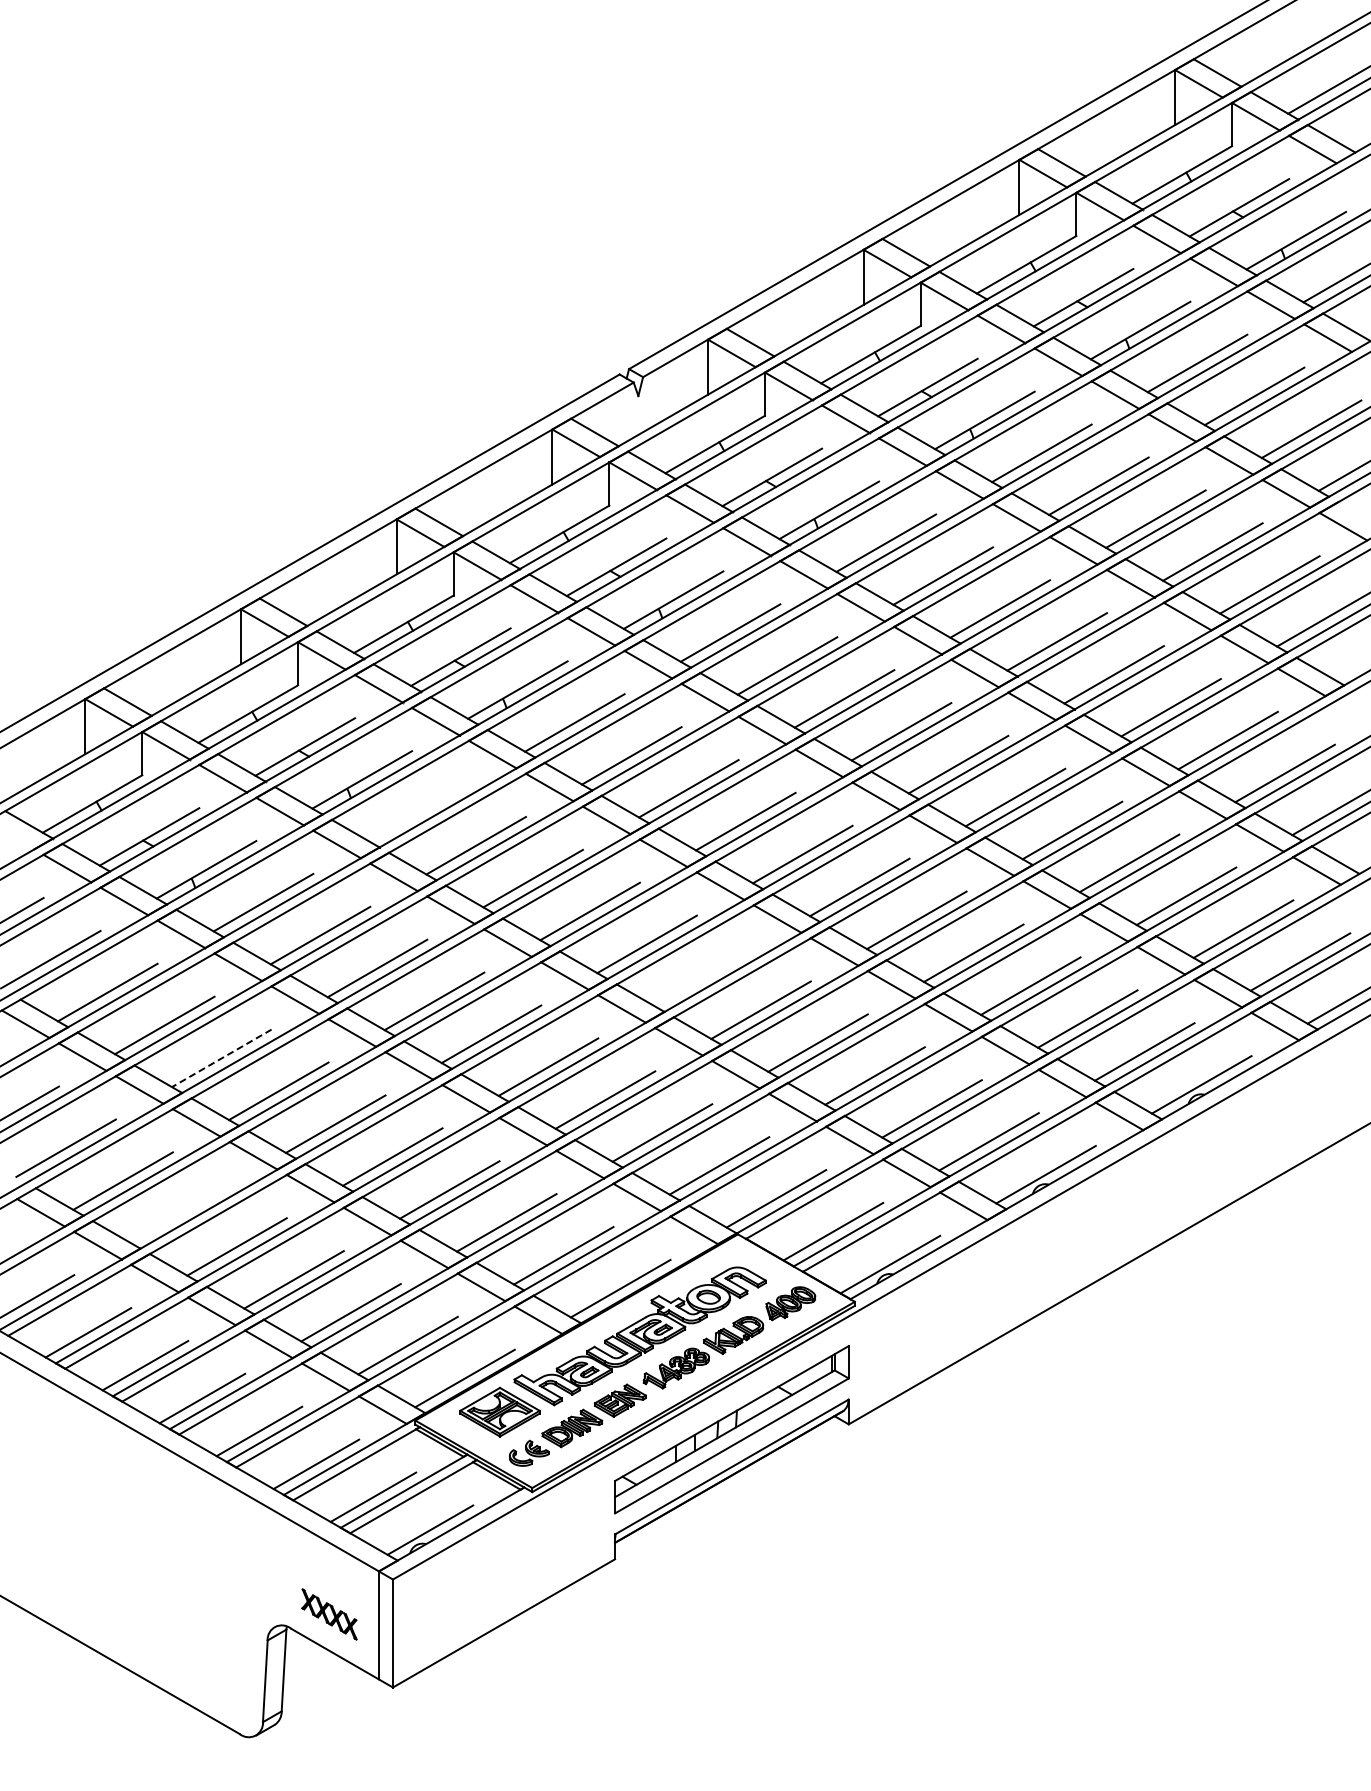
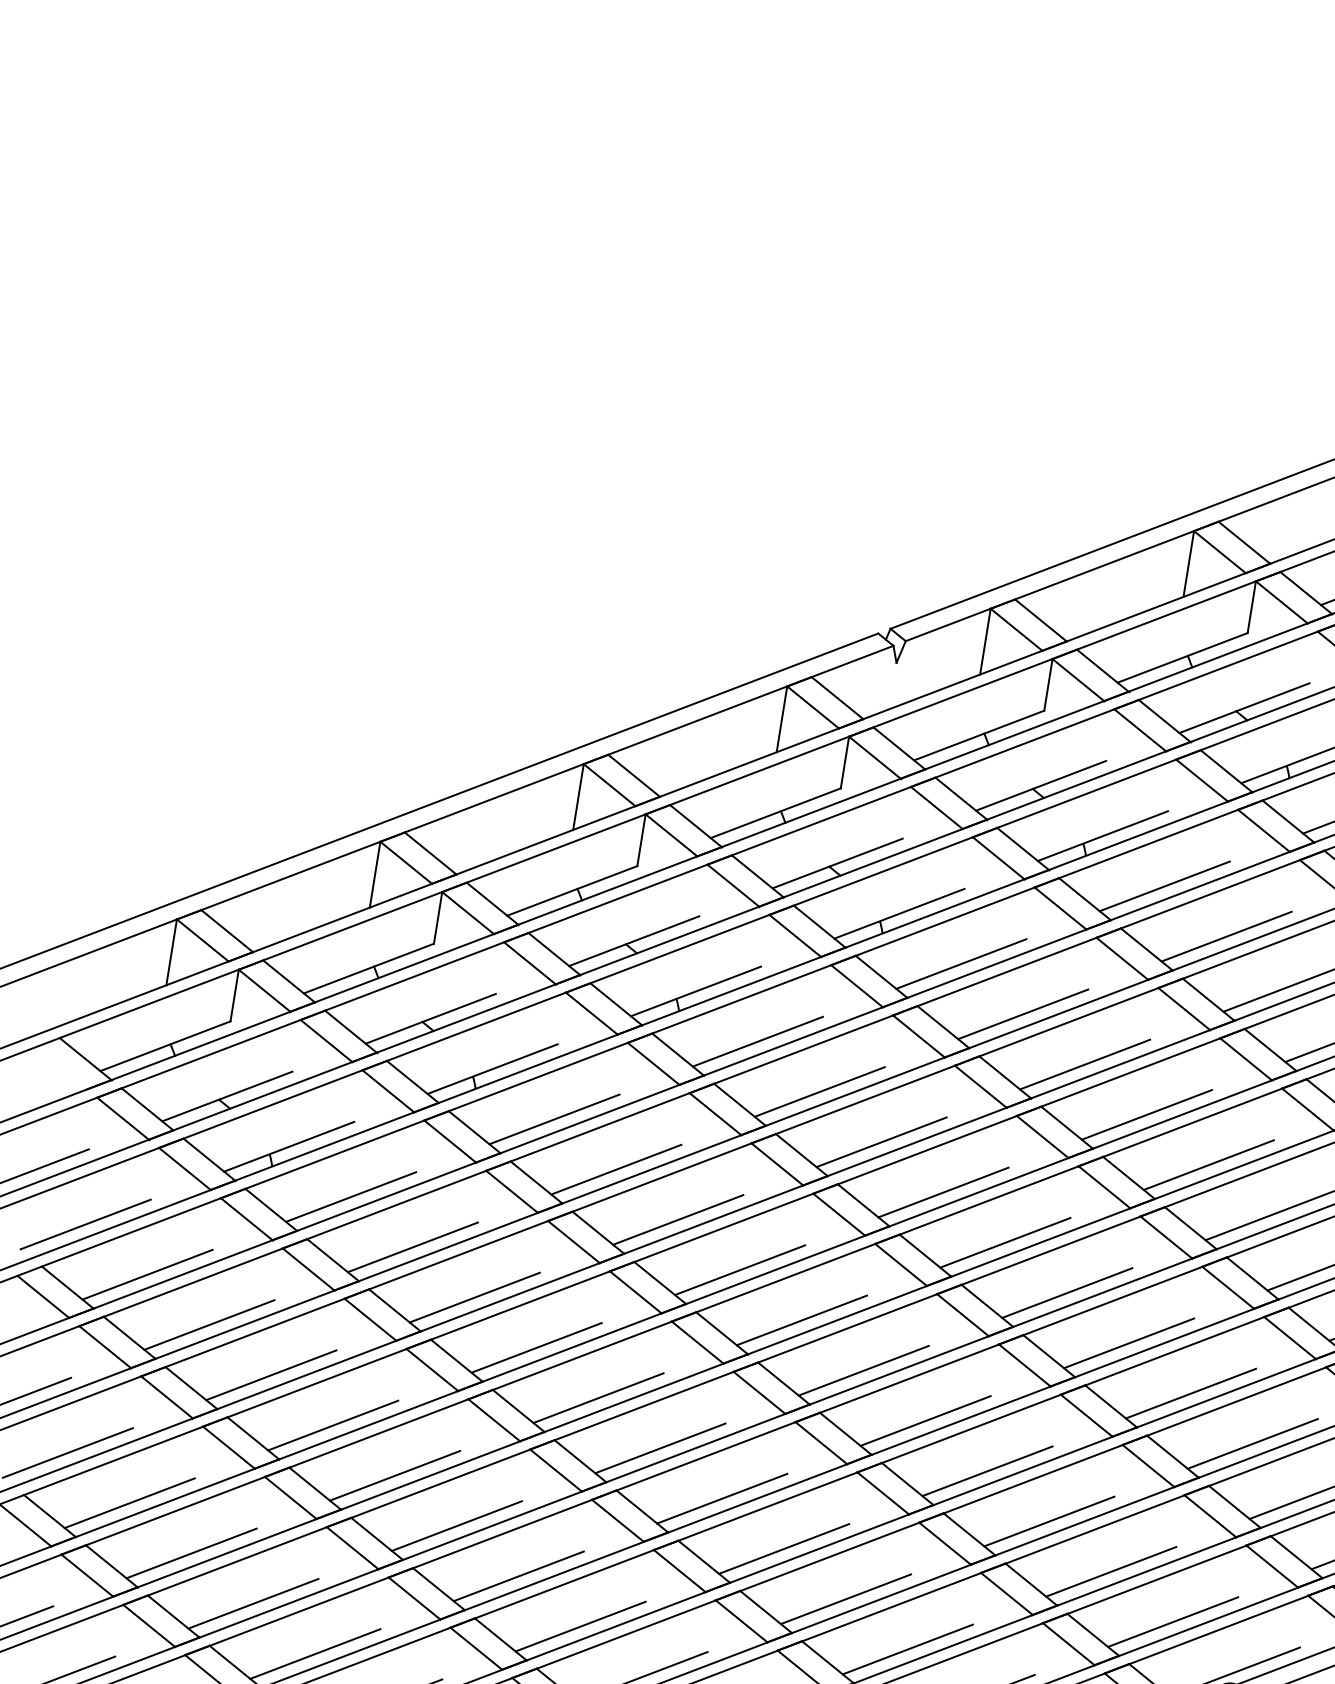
line: (419, 812) -> (554, 1119), added
line: (703, 977) -> (863, 1370), added
line: (221, 1058) -> (270, 1375), dashed -> solid
line: (179, 1213) -> (191, 1552), added

